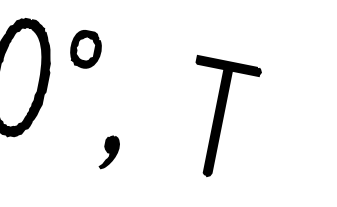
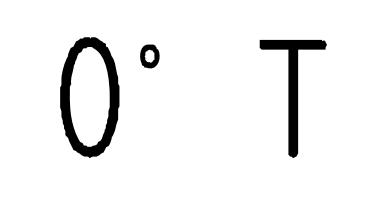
part: (85, 49) -> (149, 56), size x0.6
part: (110, 152) -> (193, 152), removed

